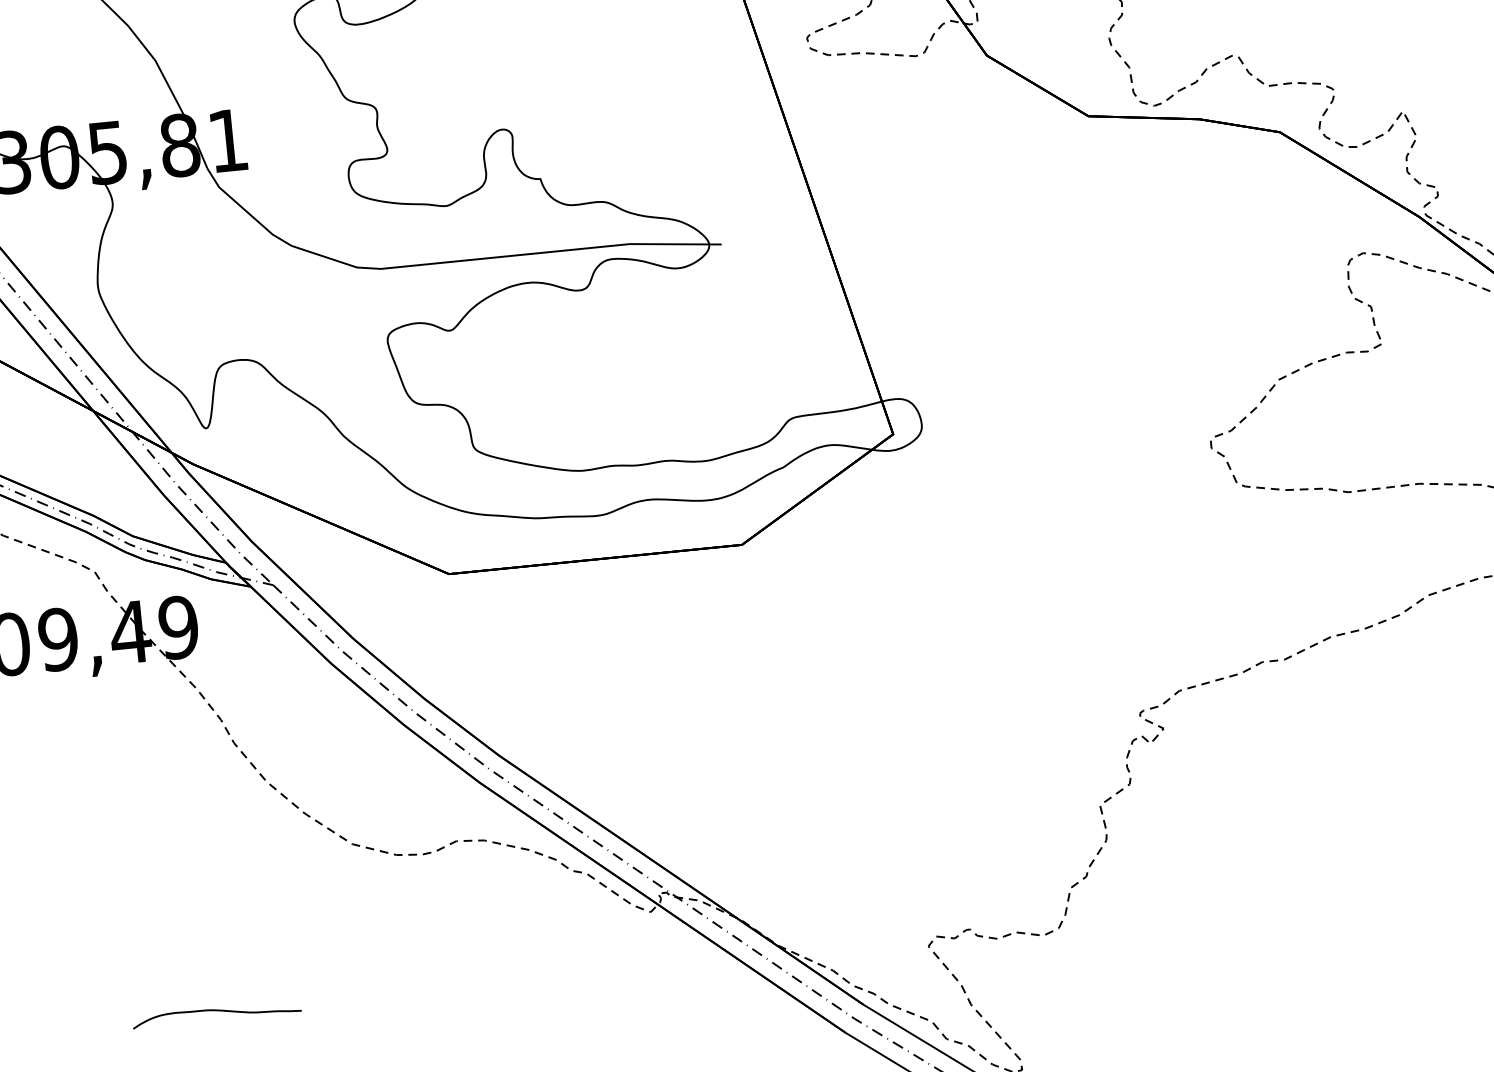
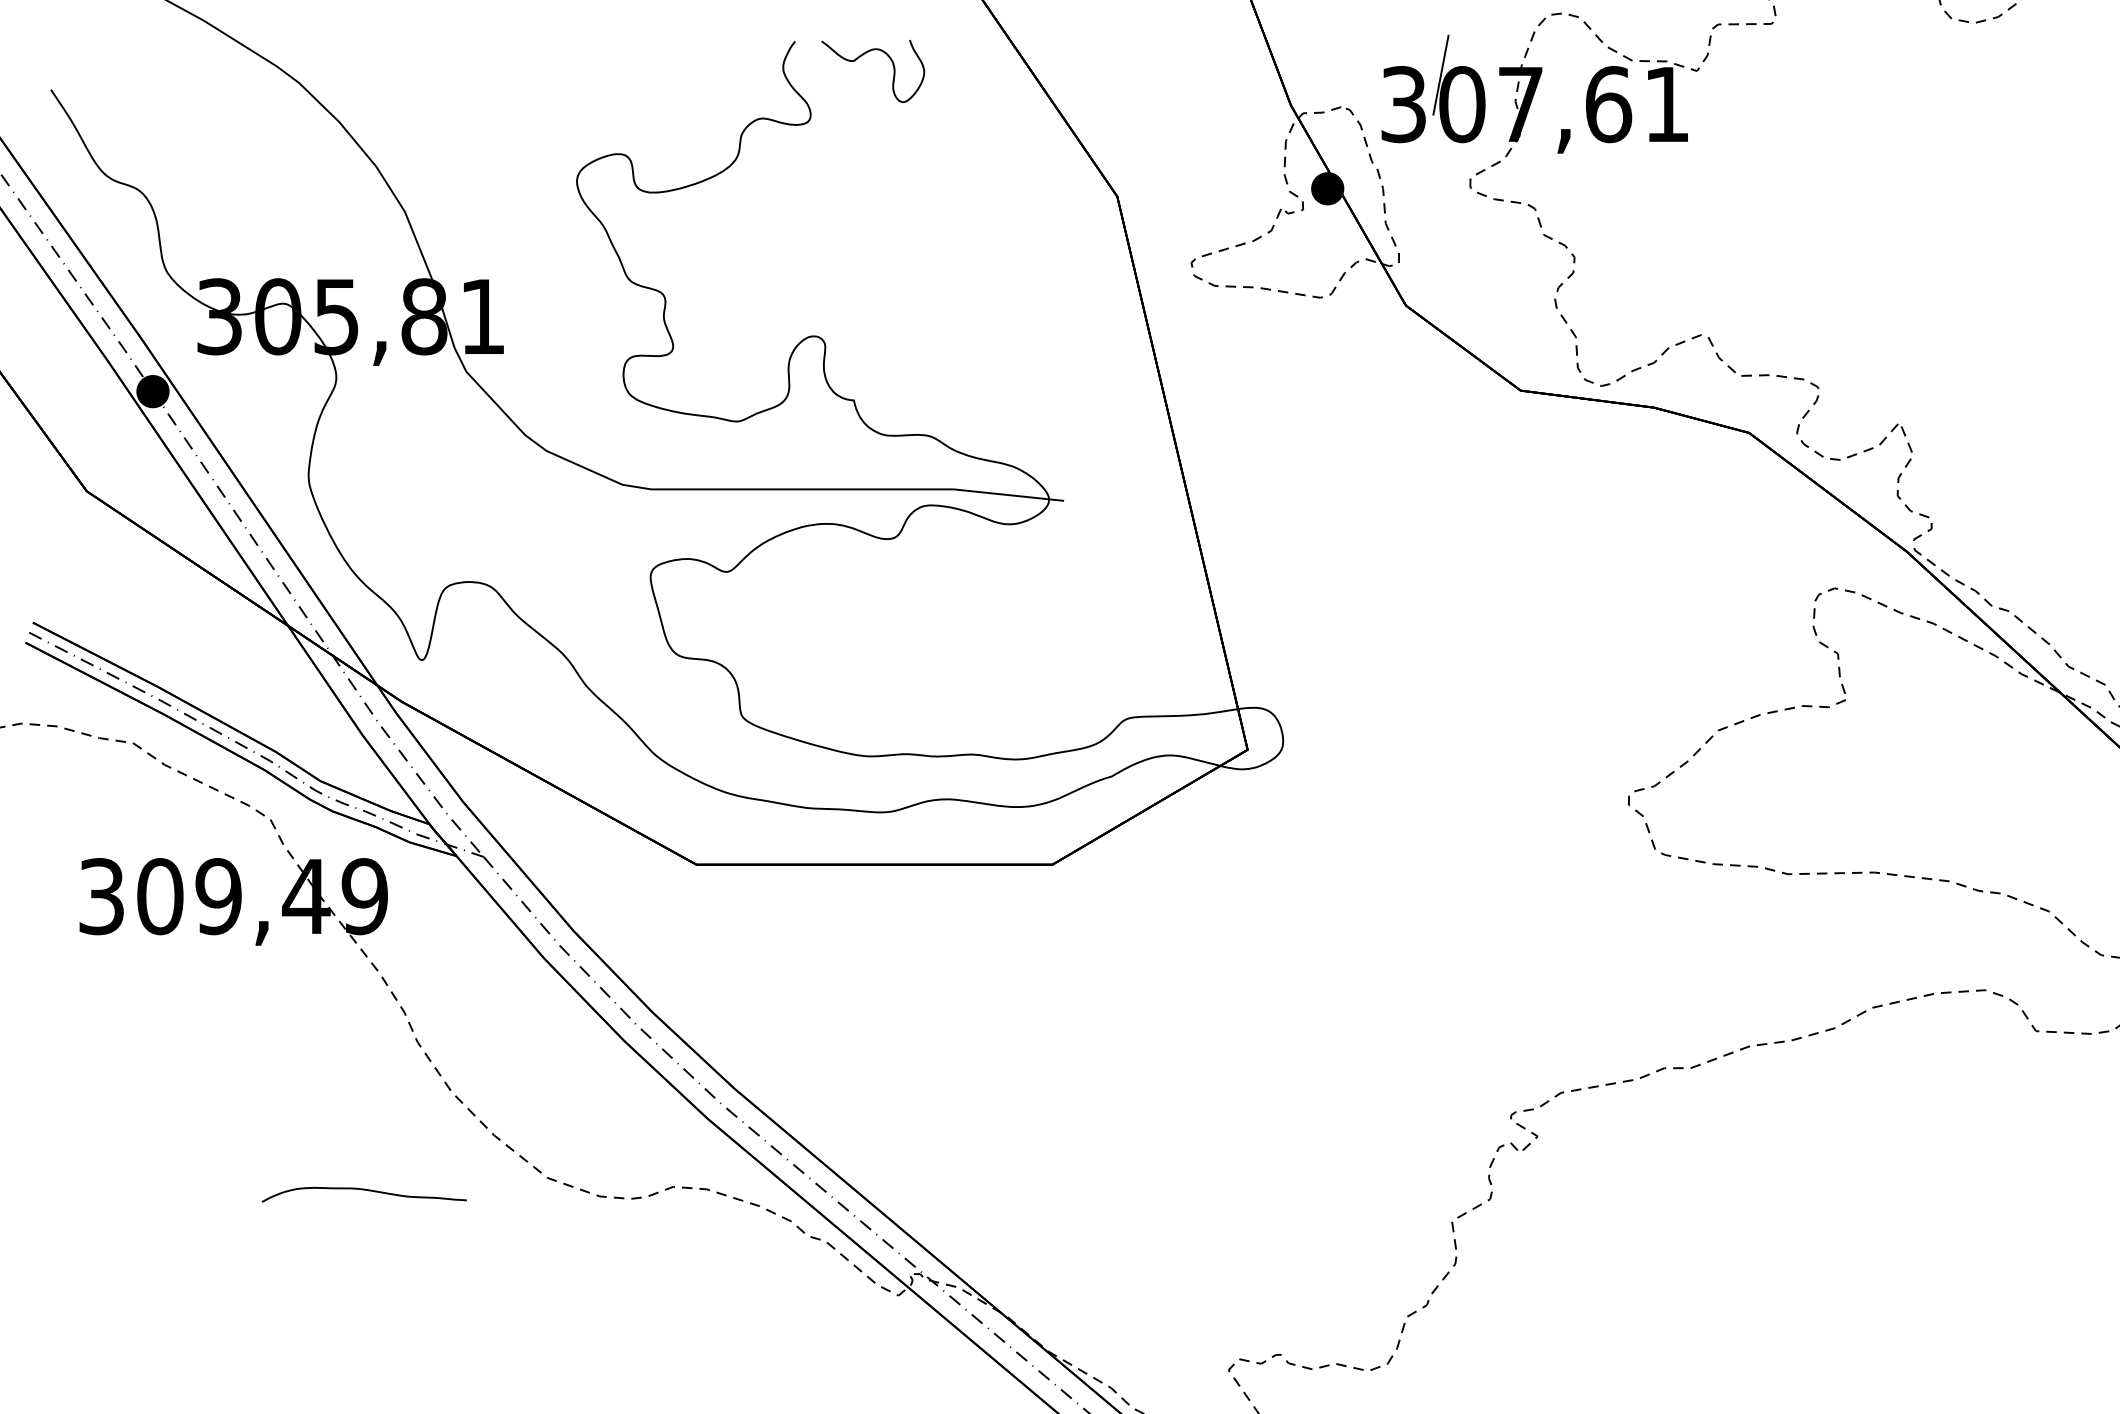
curve: (215, 1011) -> (363, 1190), moved

